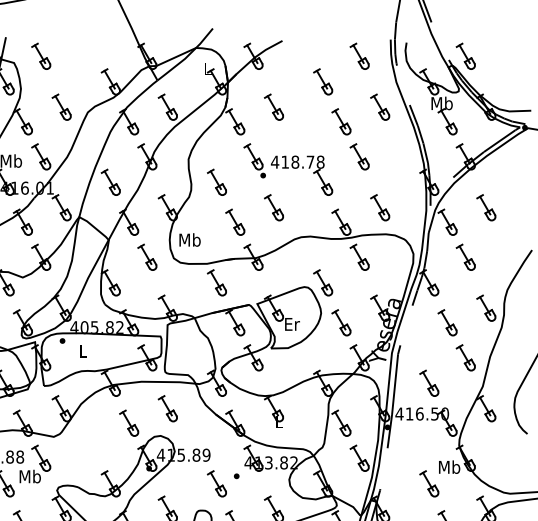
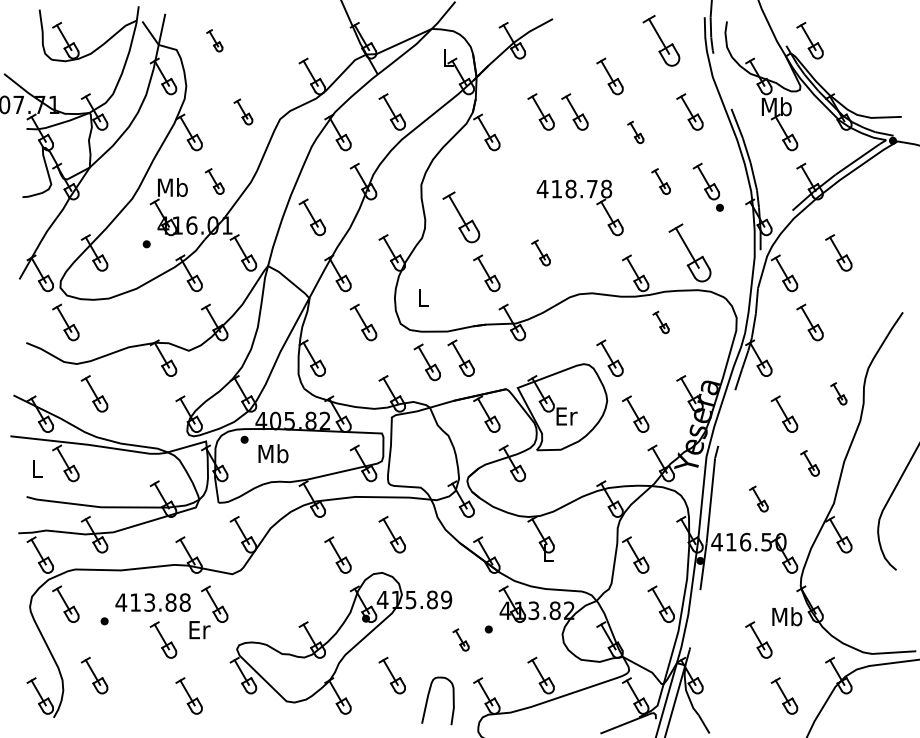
part: (41, 56) -> (214, 40), size x0.6
part: (359, 56) -> (660, 40), size x1.4
part: (61, 106) -> (243, 111), size x0.7
part: (297, 106) -> (574, 111), added
part: (341, 121) -> (635, 132), size x0.6
part: (41, 156) -> (214, 181), size x0.7
part: (359, 156) -> (660, 181), size x0.7
part: (254, 160) -> (707, 186), moved
part: (216, 182) -> (460, 217), size x1.4
part: (273, 207) -> (540, 252), size x0.7
part: (379, 207) -> (689, 252), size x1.6
text: (190, 239) -> (423, 297), Mb -> L
part: (359, 257) -> (660, 322), size x0.6
part: (192, 285) -> (426, 362), added
part: (486, 307) -> (838, 393), size x0.6
text: (83, 350) -> (273, 453), L -> Mb
part: (465, 357) -> (809, 463), size x0.7
part: (429, 382) -> (758, 498), size x0.7
text: (30, 476) -> (199, 629), Mb -> Er
part: (216, 483) -> (460, 639), size x0.6

